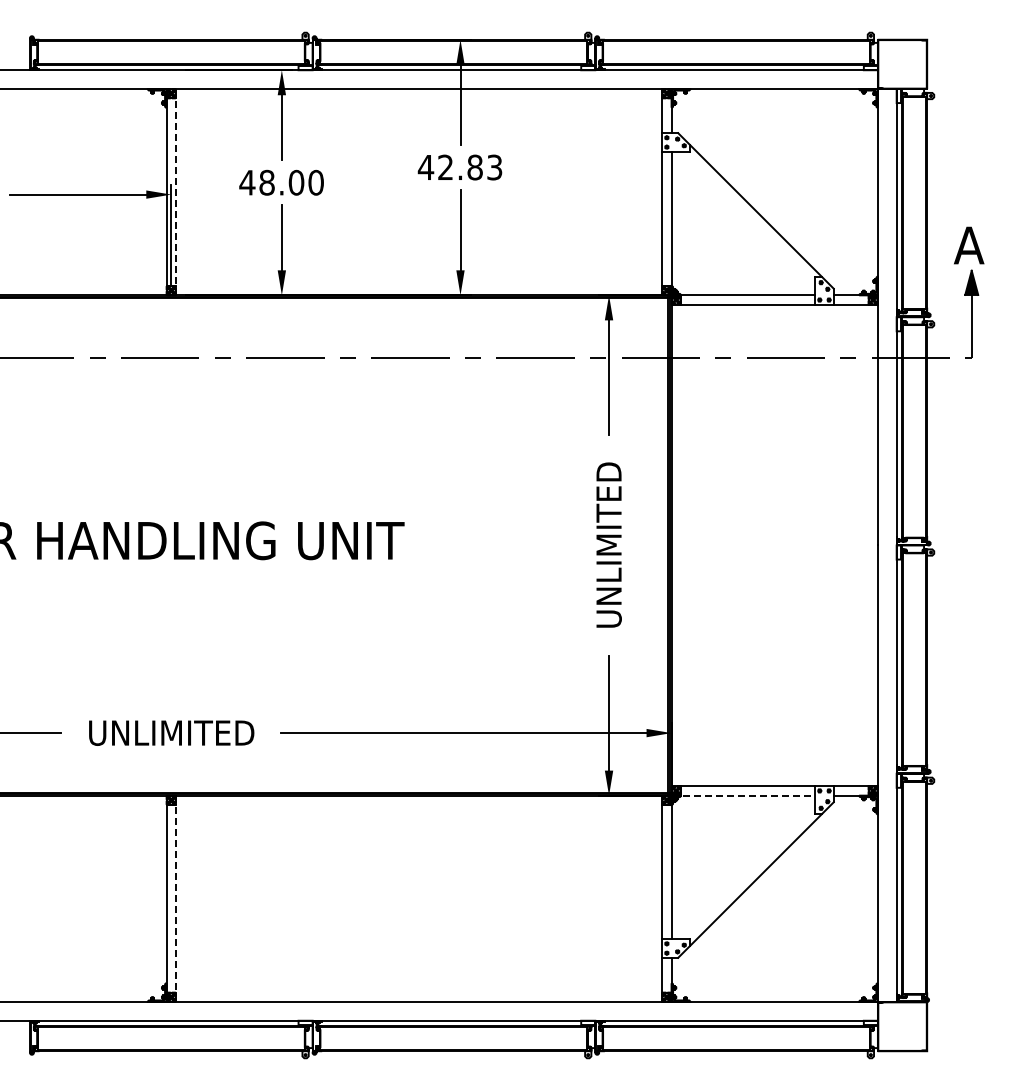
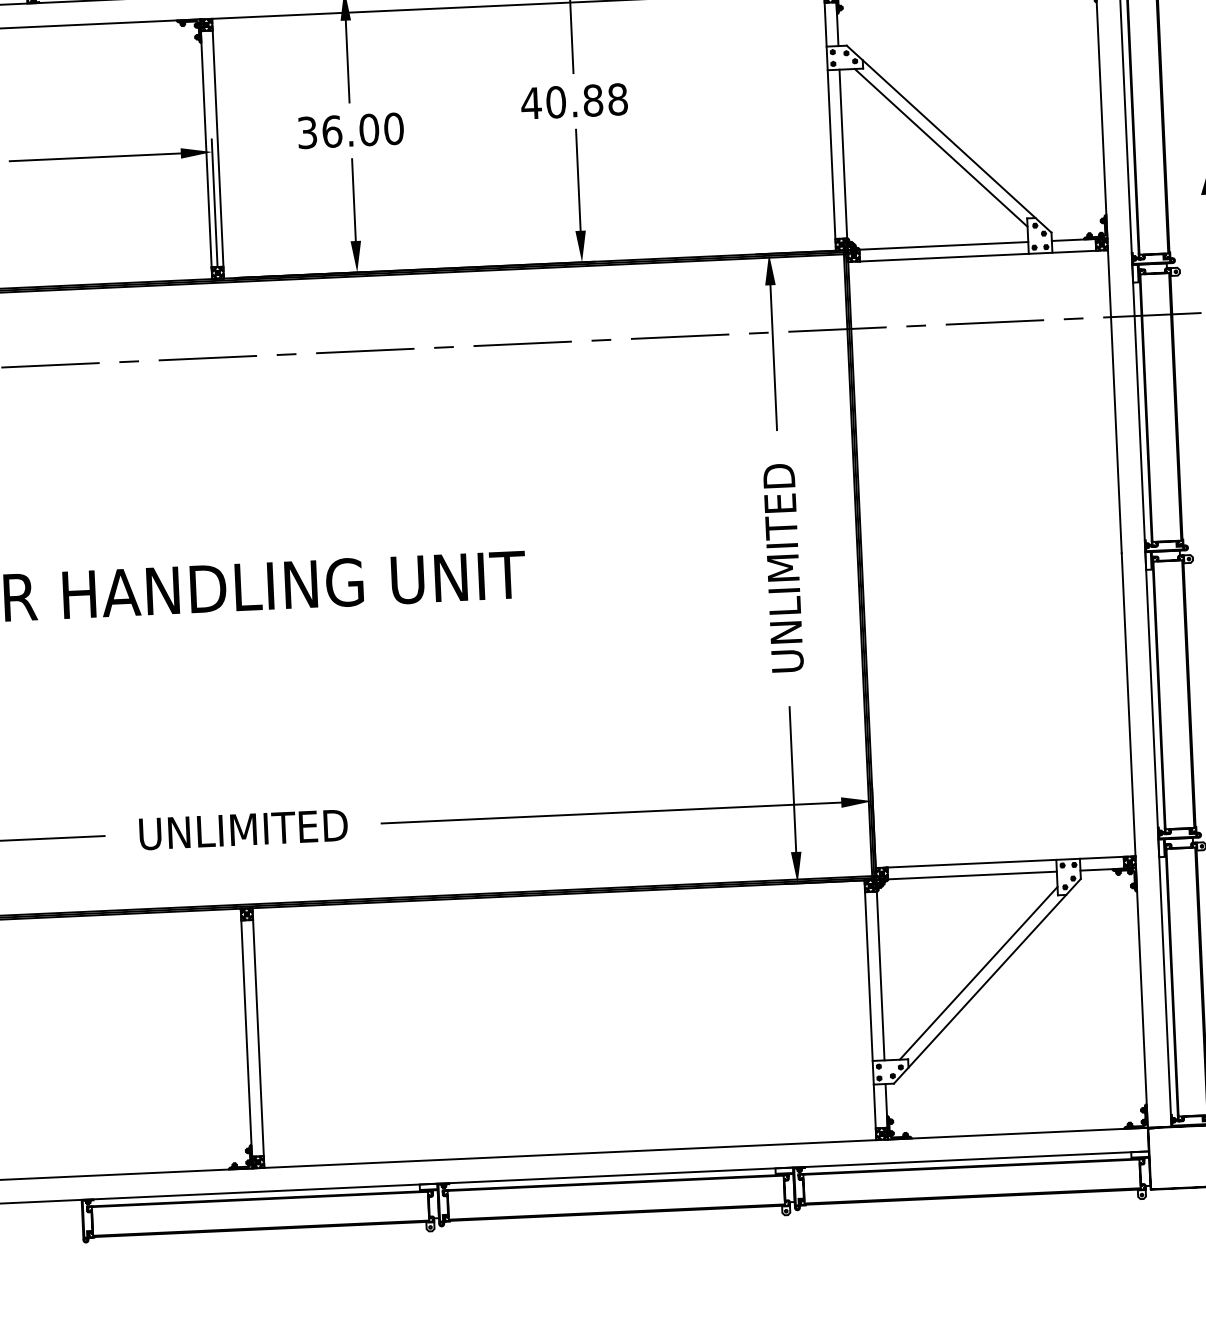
text: (470, 167) -> (587, 100), 42.83 -> 40.88
text: (256, 182) -> (318, 131), 48.00 -> 36.00
line: (175, 191) -> (217, 147), dashed -> solid
line: (749, 217) -> (941, 147), added
line: (743, 795) -> (966, 875), dashed -> solid
line: (749, 873) -> (978, 973), added
line: (175, 899) -> (257, 1038), dashed -> solid

